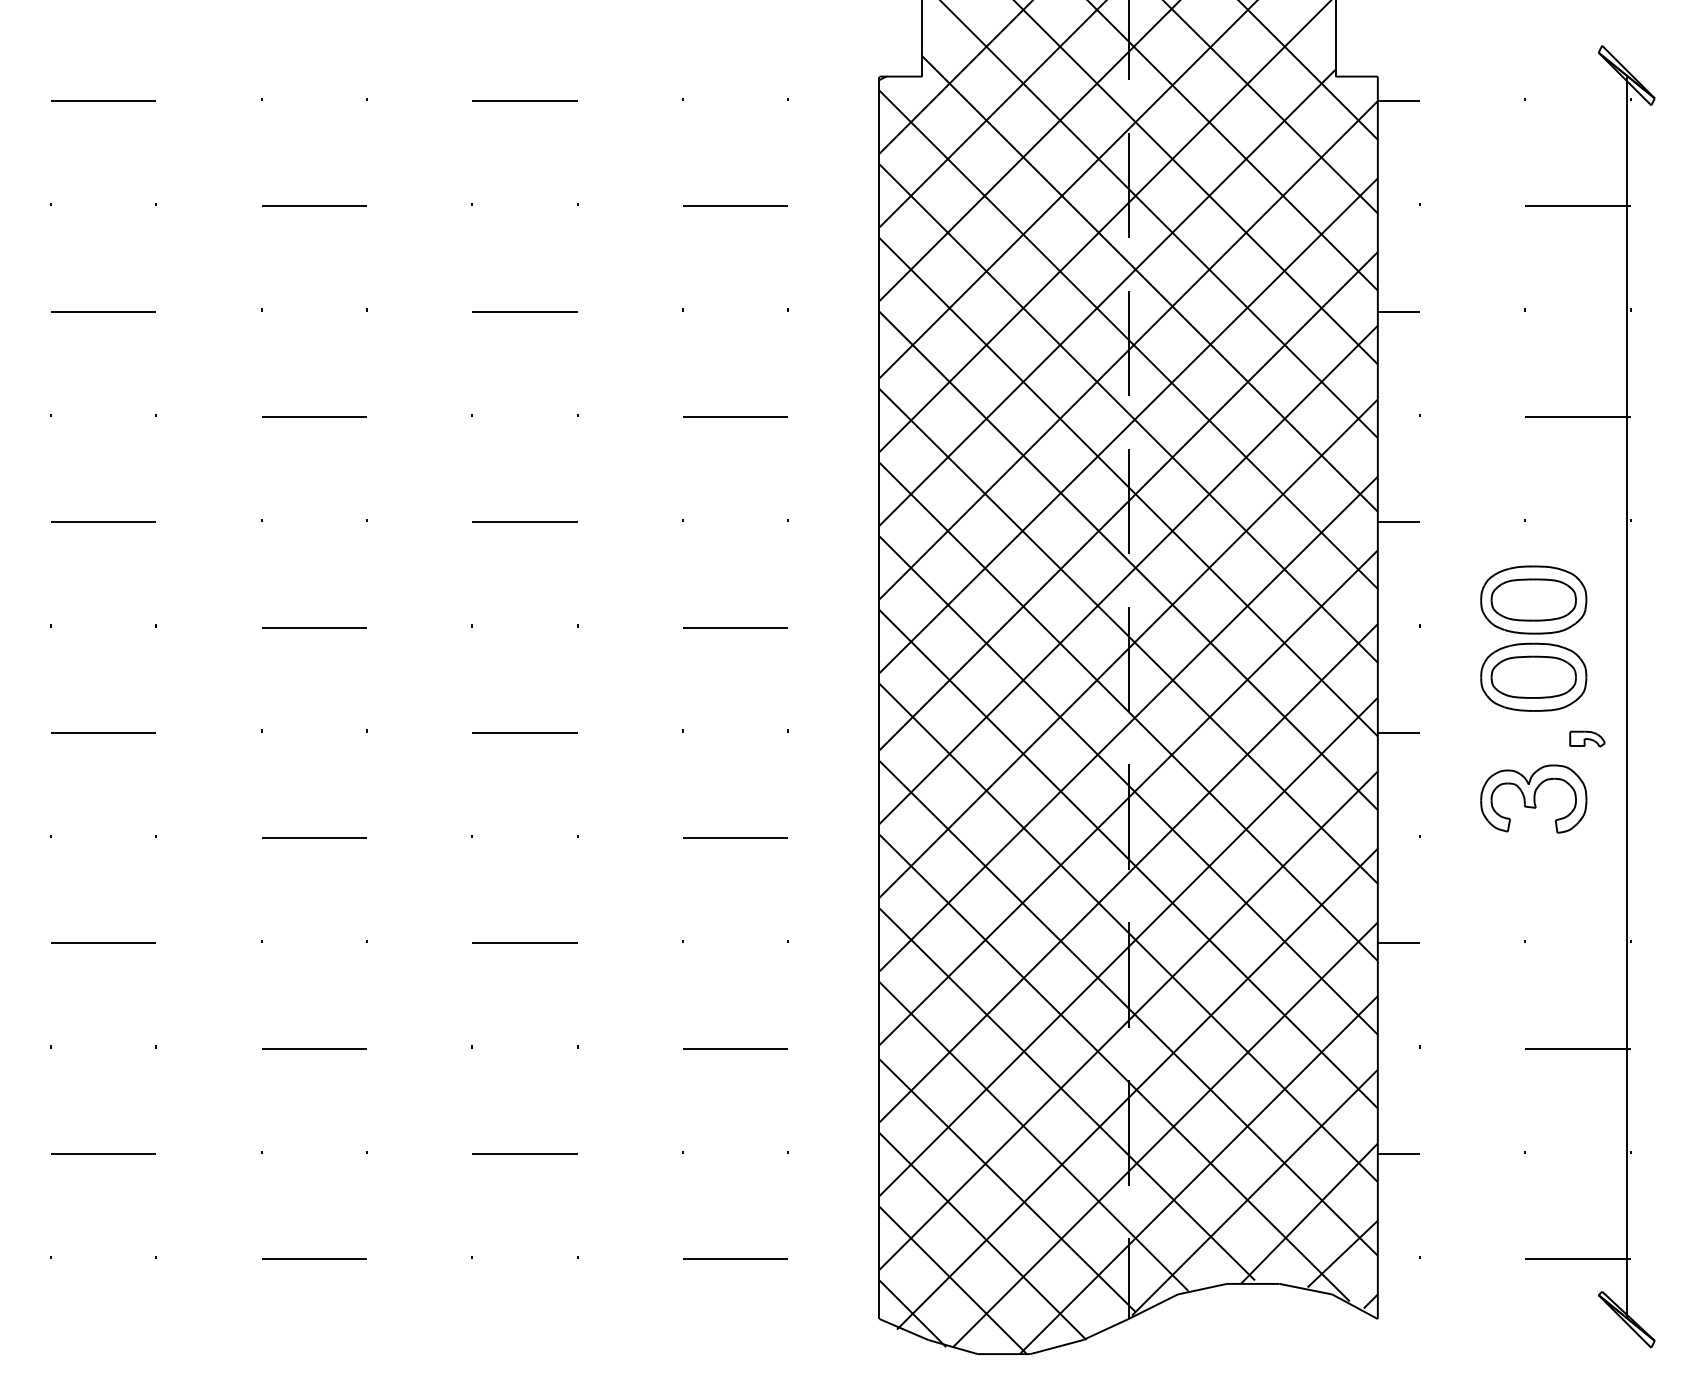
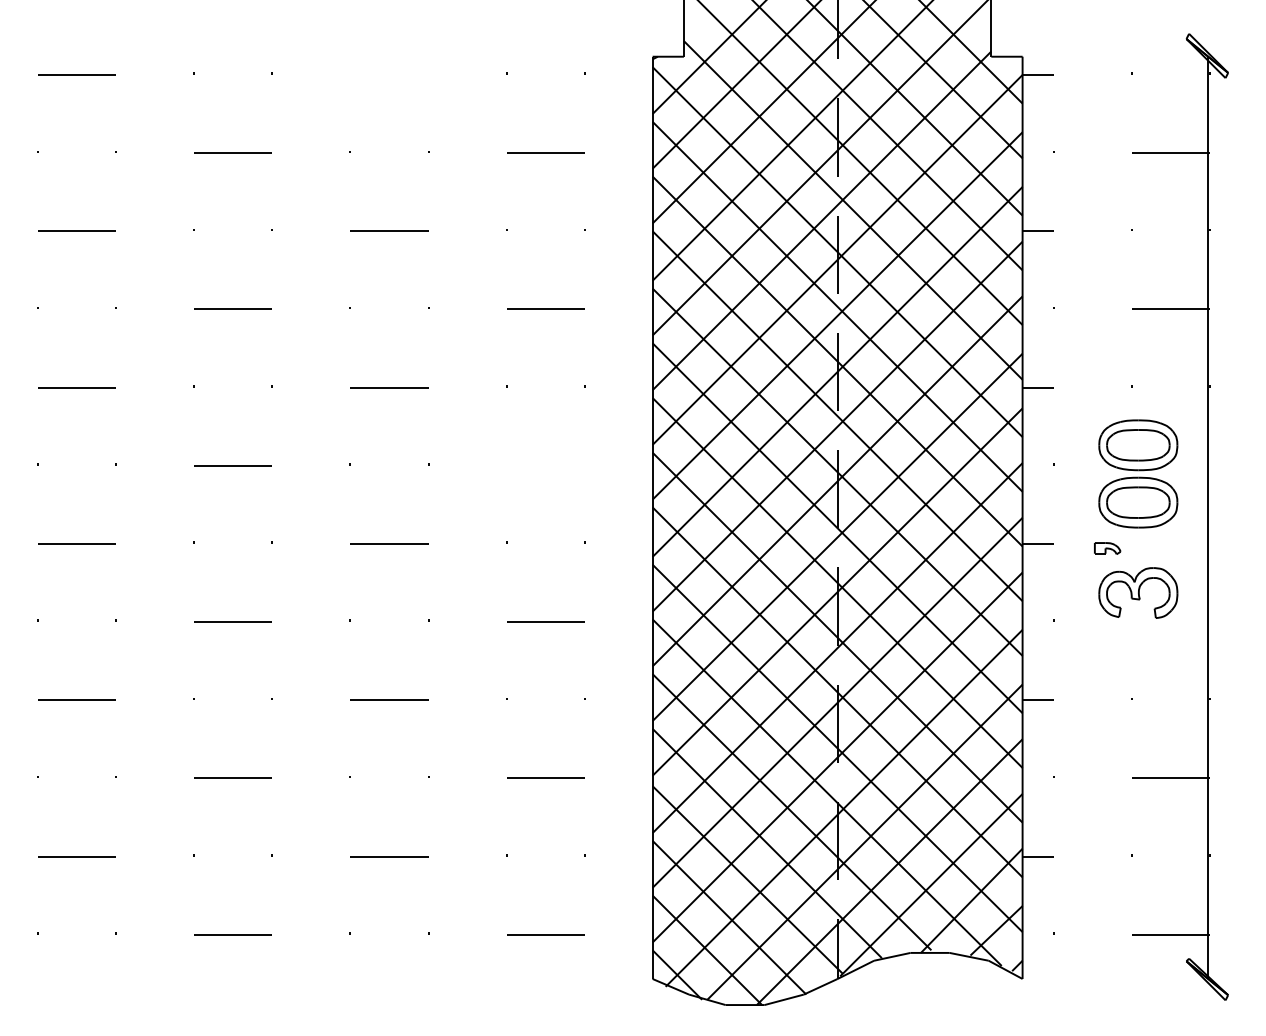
line: (524, 100) -> (389, 74), removed
line: (735, 627) -> (545, 465), removed
part: (1587, 738) -> (1107, 548), moved

